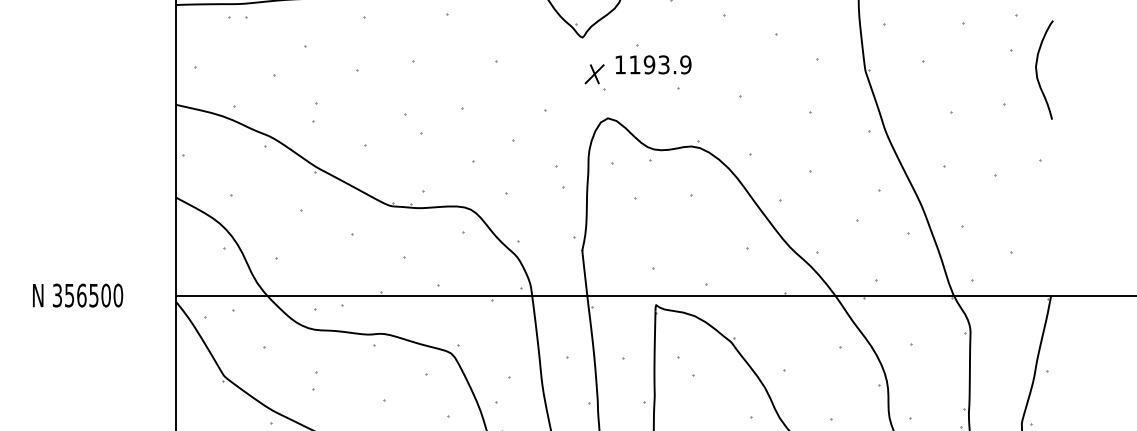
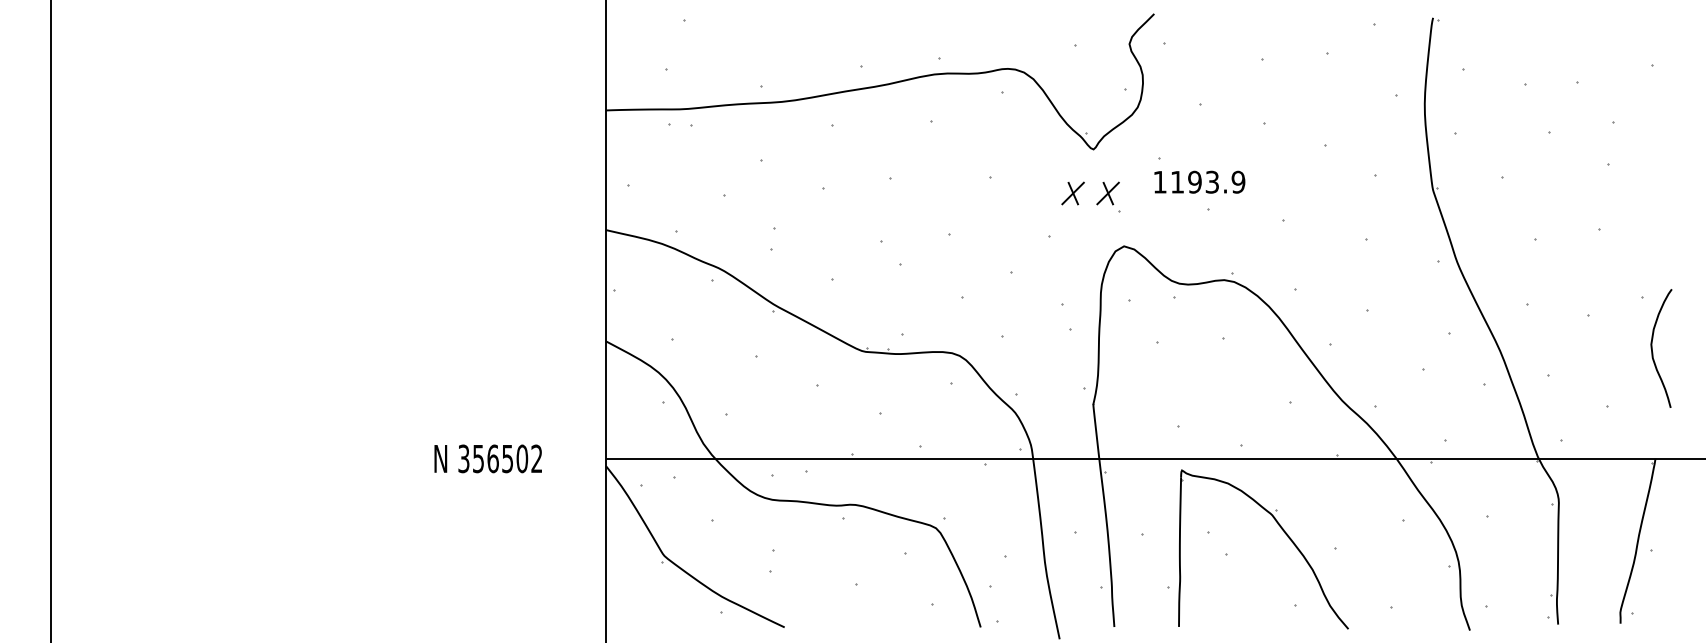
text: (653, 64) -> (1199, 181), moved
curve: (1037, 73) -> (1653, 352), moved
part: (564, 74) -> (1072, 193), added
text: (117, 295) -> (536, 458), 356500 -> 356502

